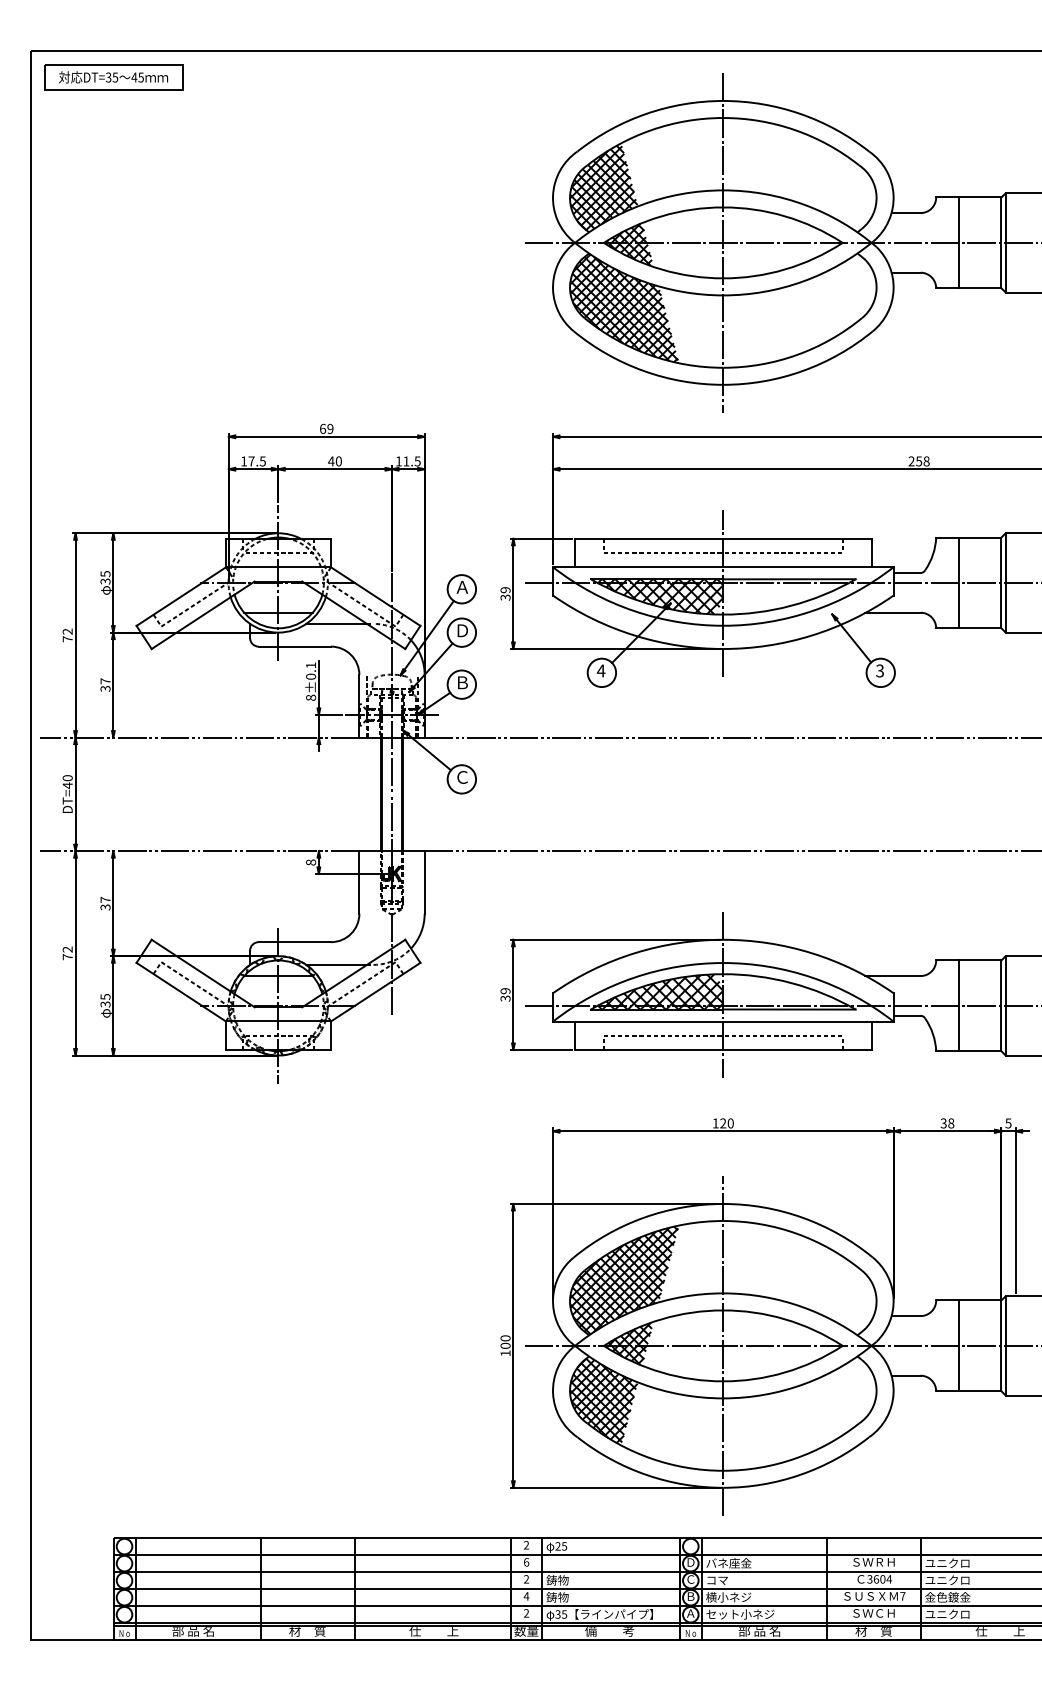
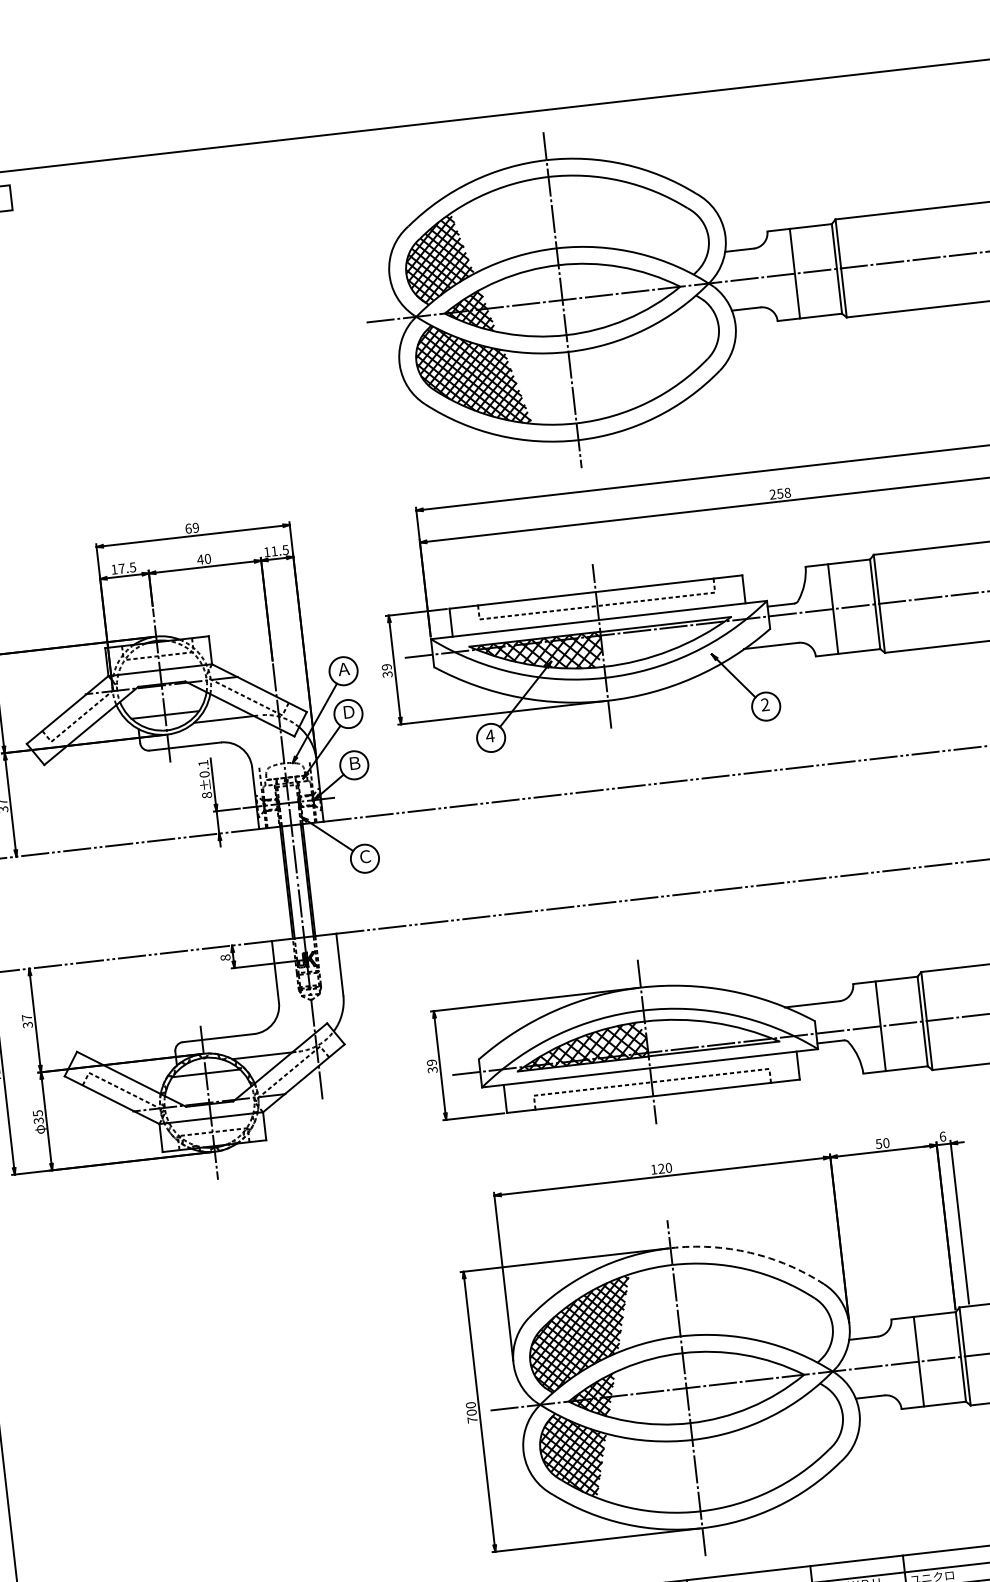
text: (880, 671) -> (765, 705), 3 -> 2
text: (947, 1123) -> (882, 1143), 38 -> 50
text: (1008, 1123) -> (942, 1136), 5 -> 6
arc: (802, 1217) -> (750, 1252), solid -> dashed
text: (505, 1353) -> (472, 1420), 100 -> 700

